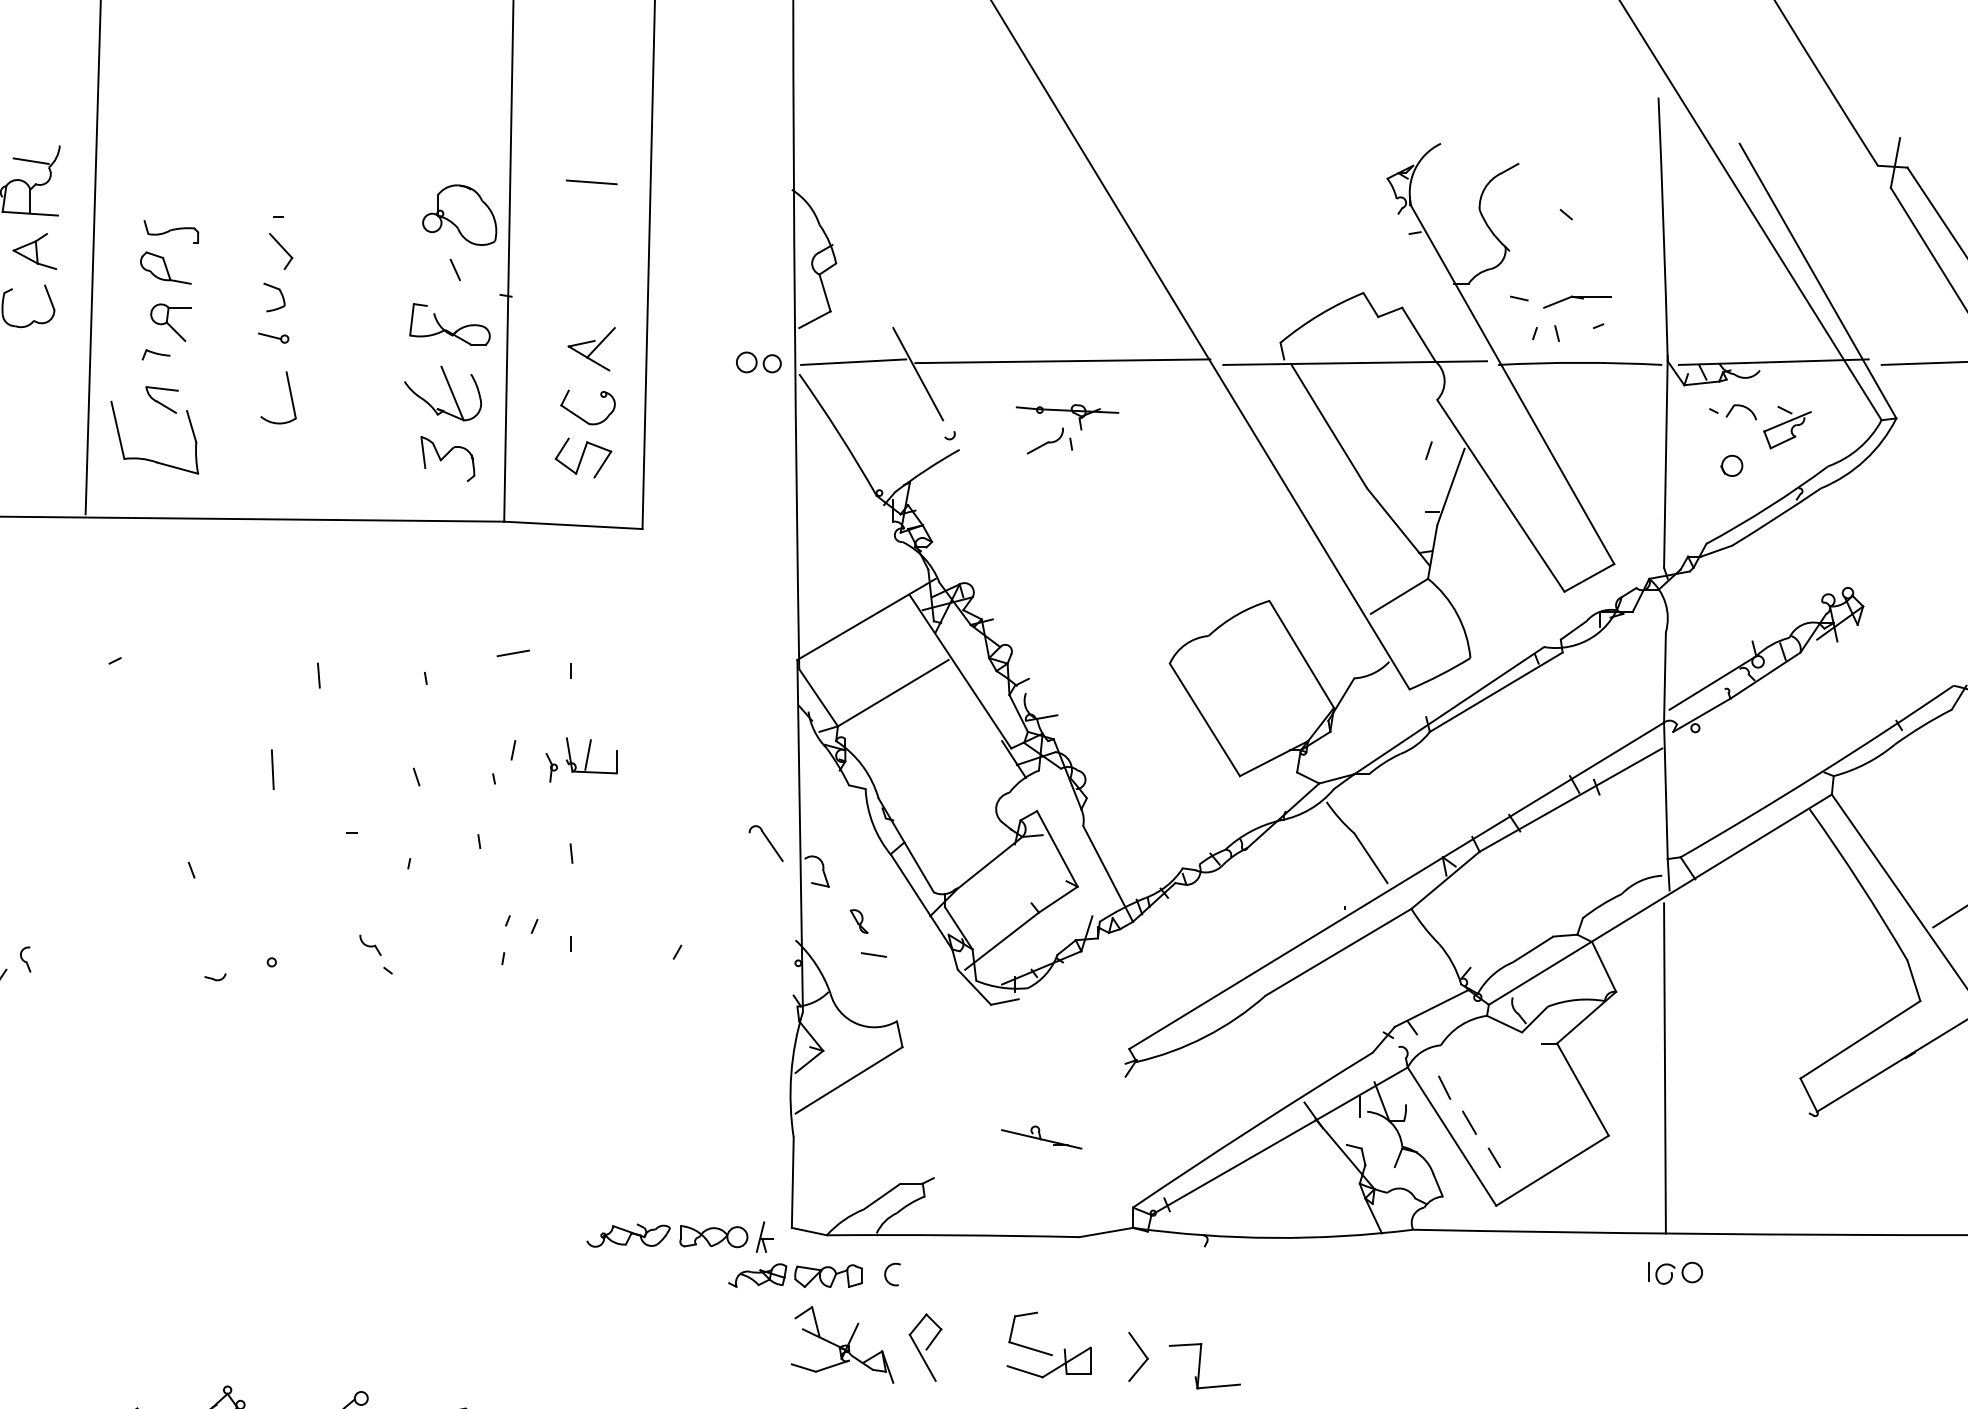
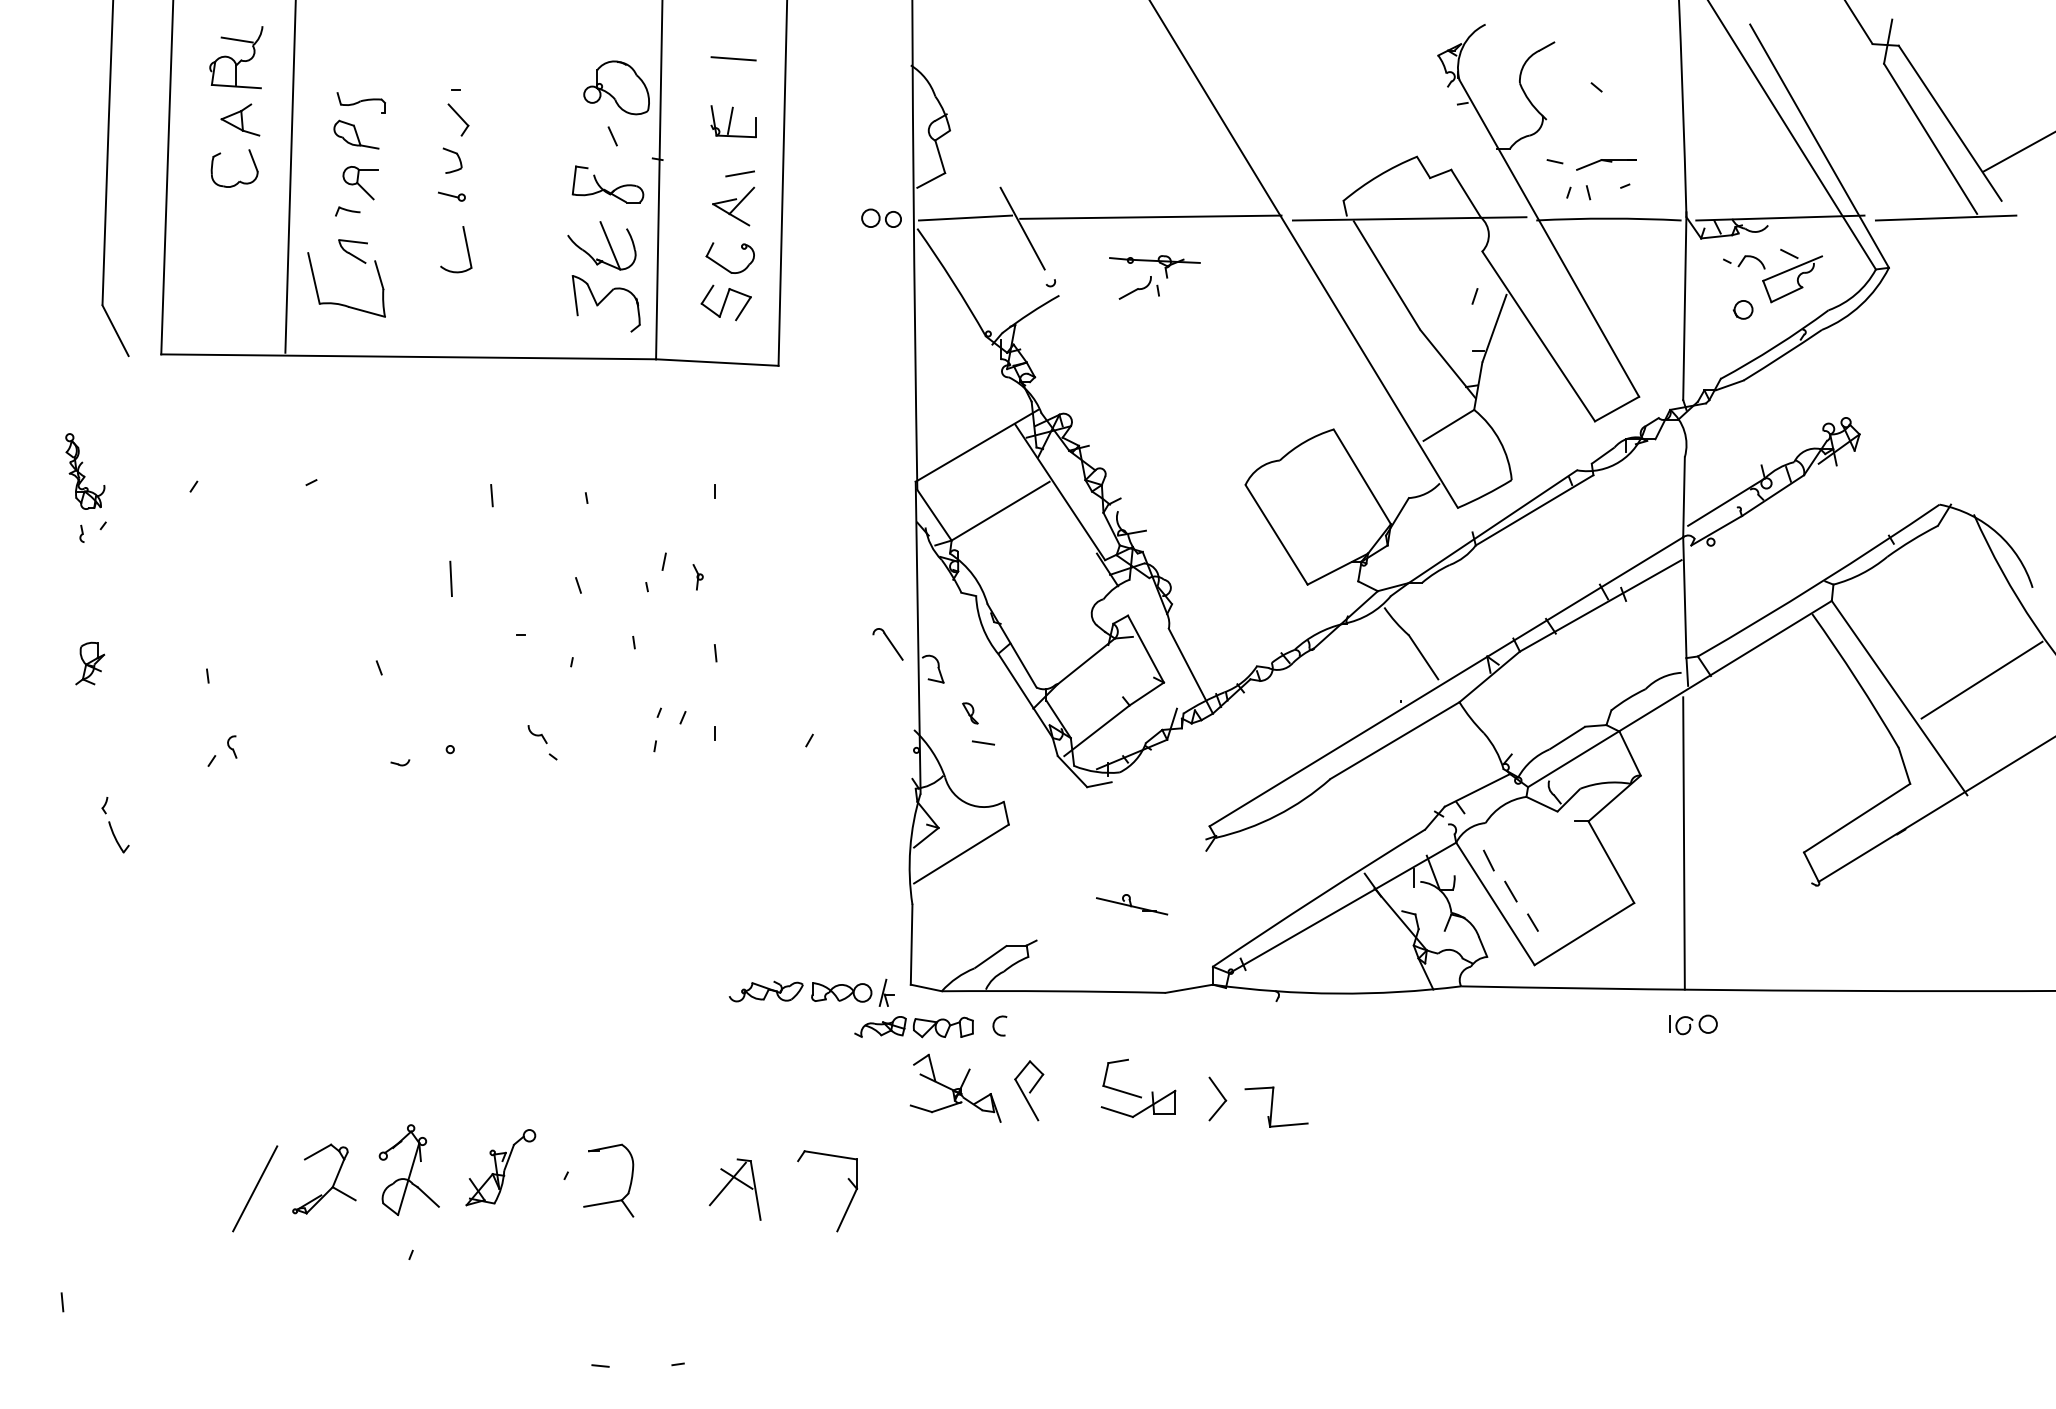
part: (1787, 427) -> (1792, 275), size x1.43
part: (447, 458) -> (605, 303), size x1.43
line: (512, 652) -> (739, 173), moved
part: (591, 755) -> (733, 121), moved

